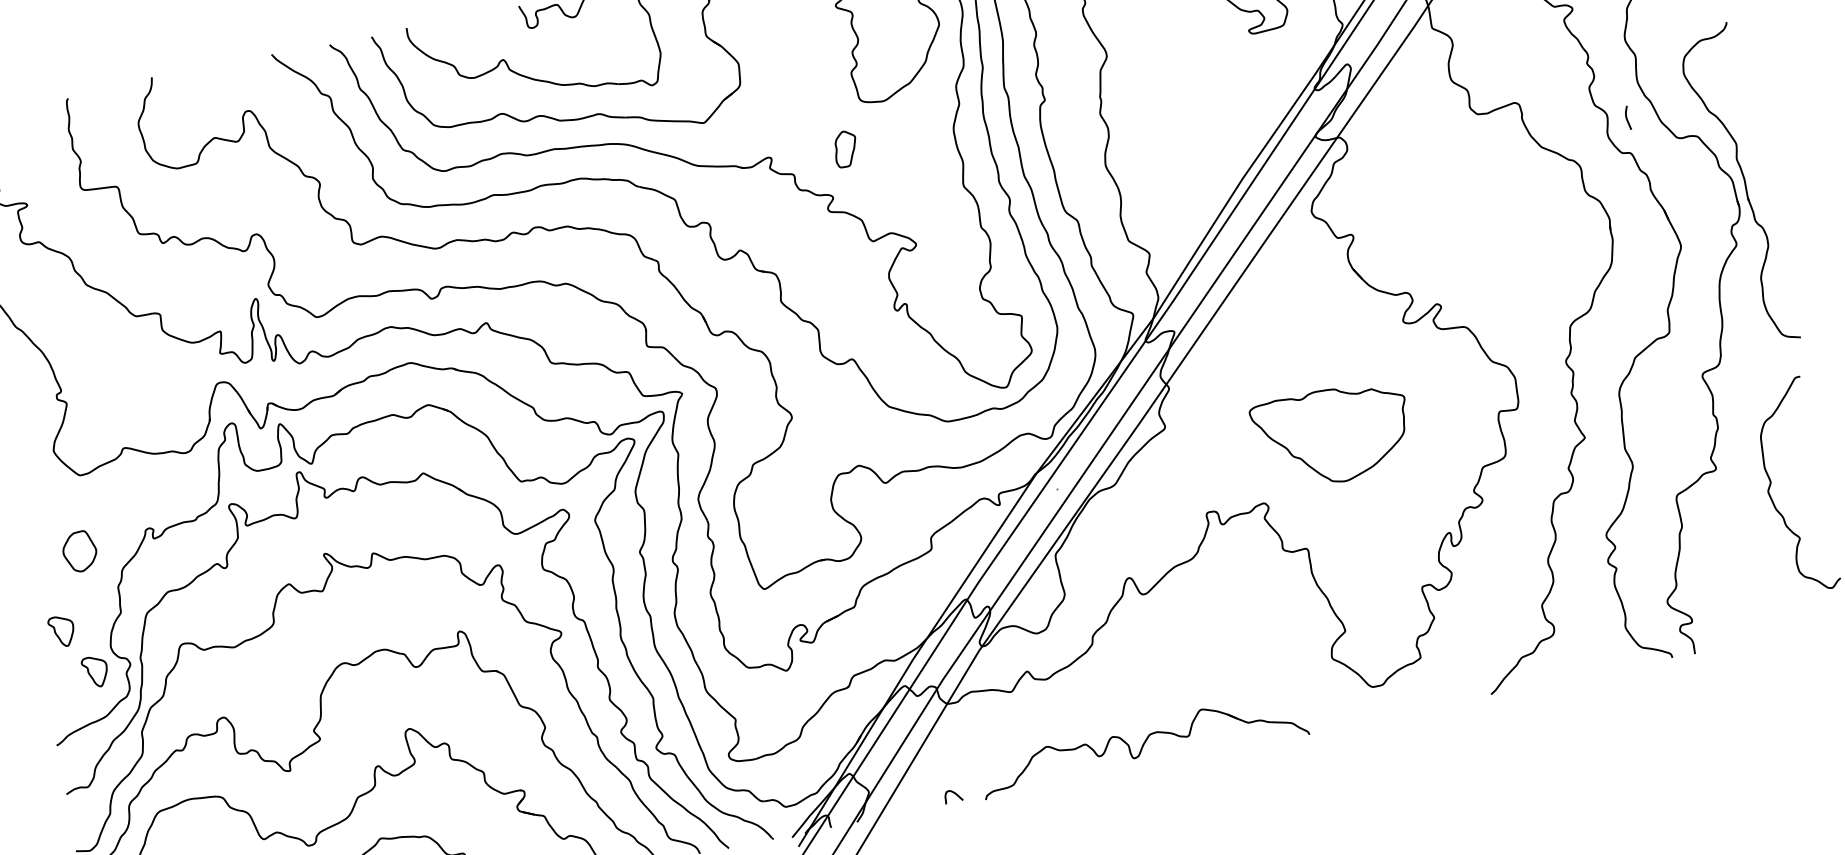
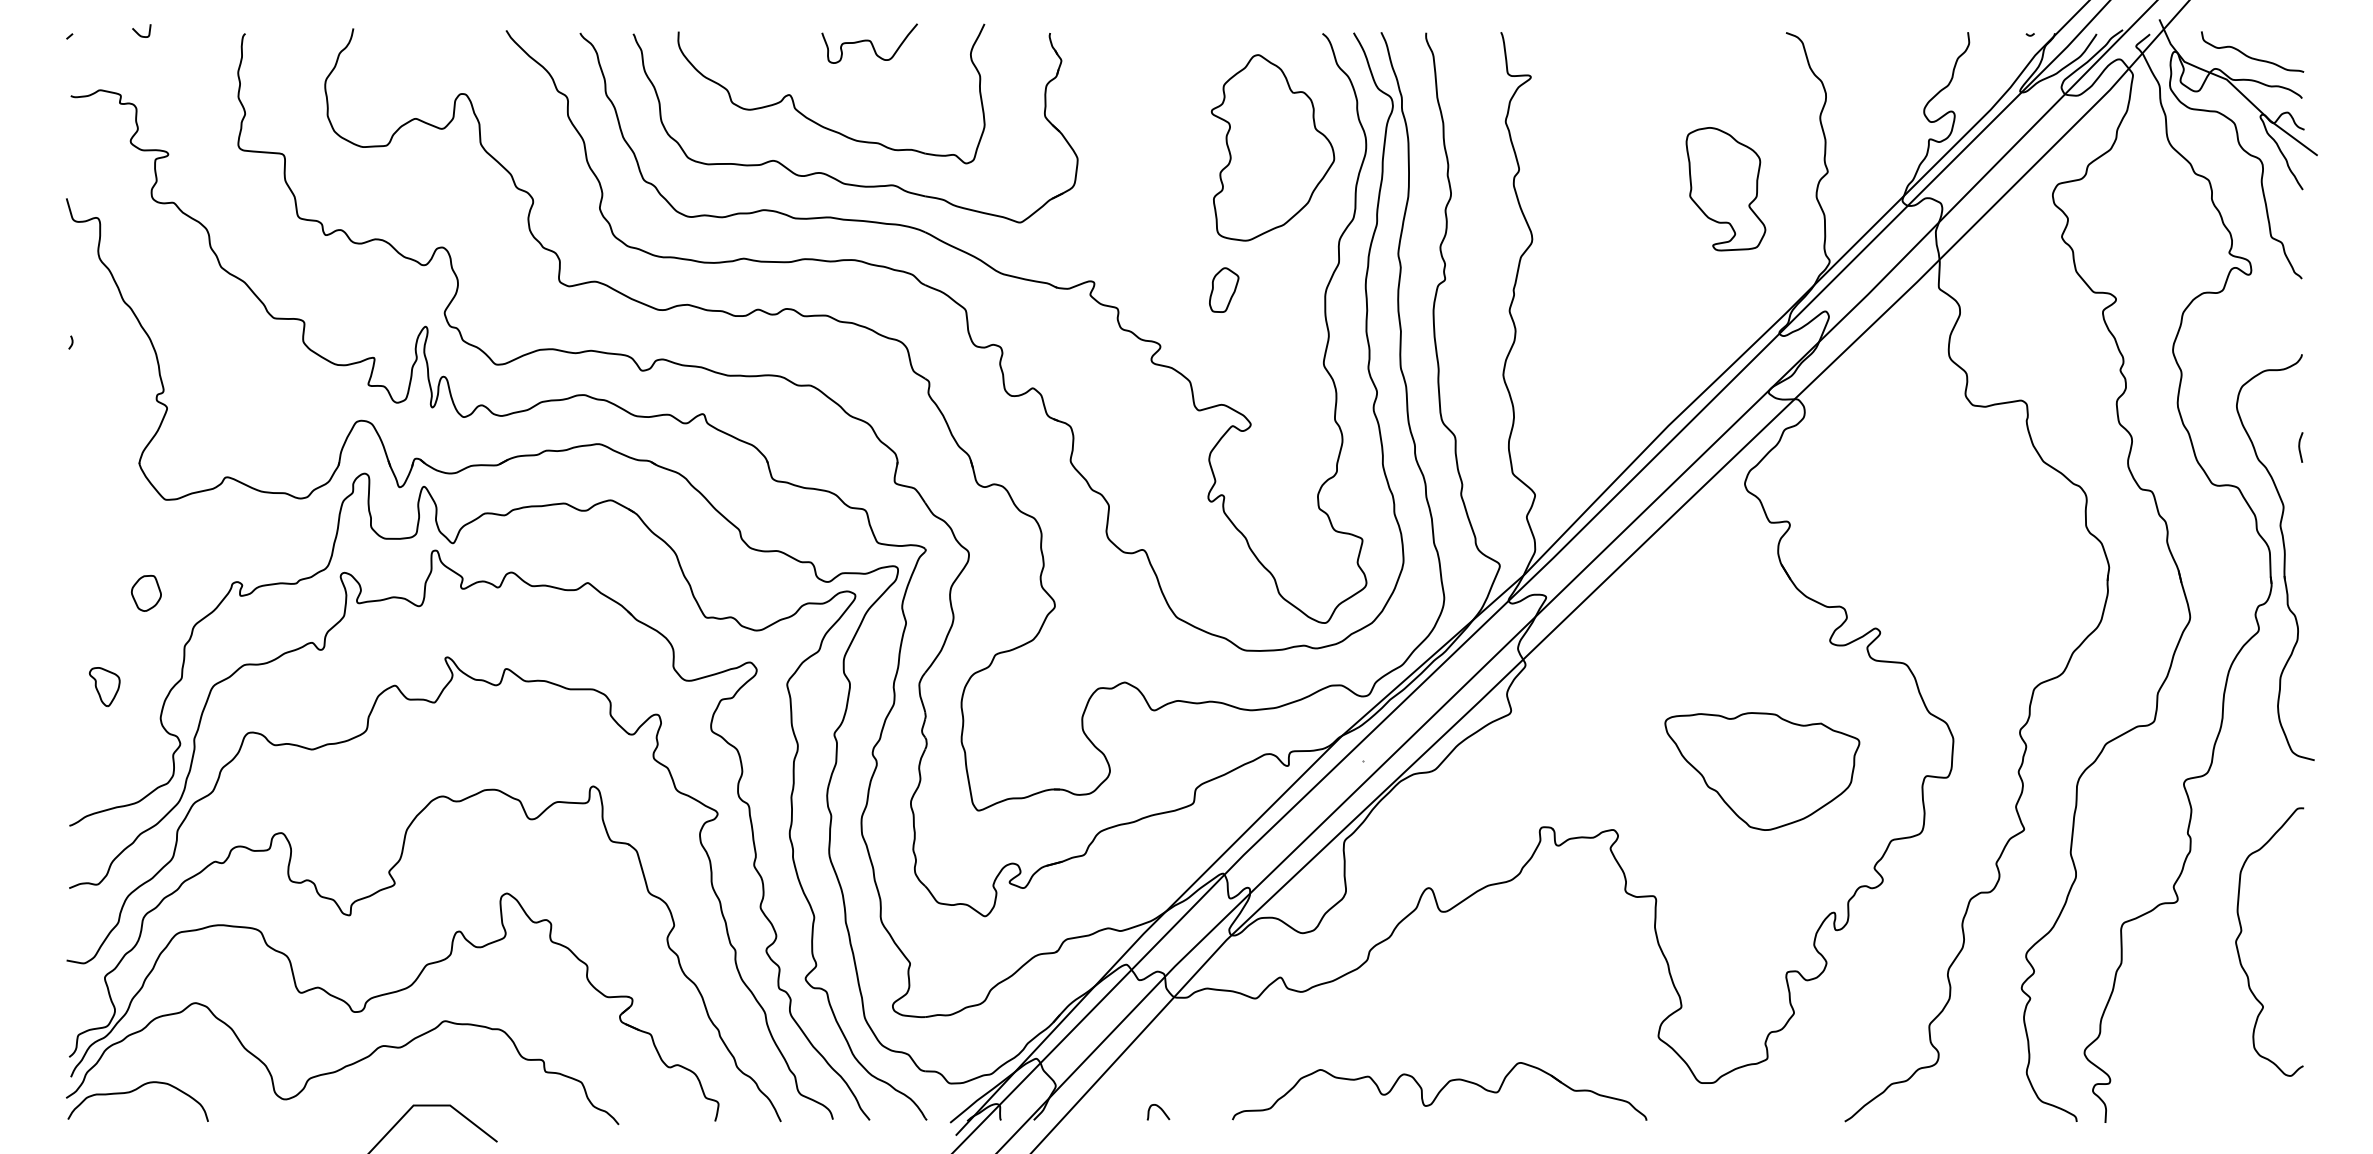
curve: (1627, 118) -> (2300, 447), moved
part: (845, 148) -> (1224, 289), moved
part: (1333, 435) -> (1762, 771), moved
part: (79, 551) -> (146, 593), size x0.71
part: (95, 672) -> (135, 745), removed
part: (1143, 744) -> (1439, 1091), moved

